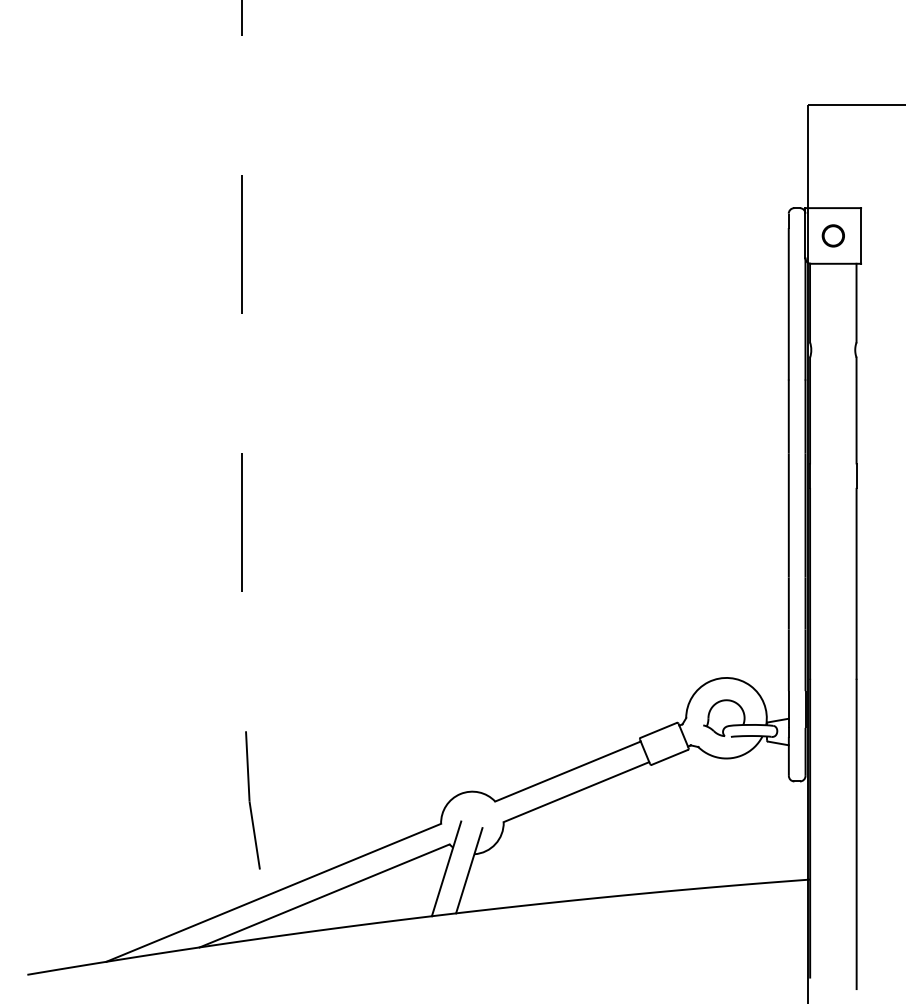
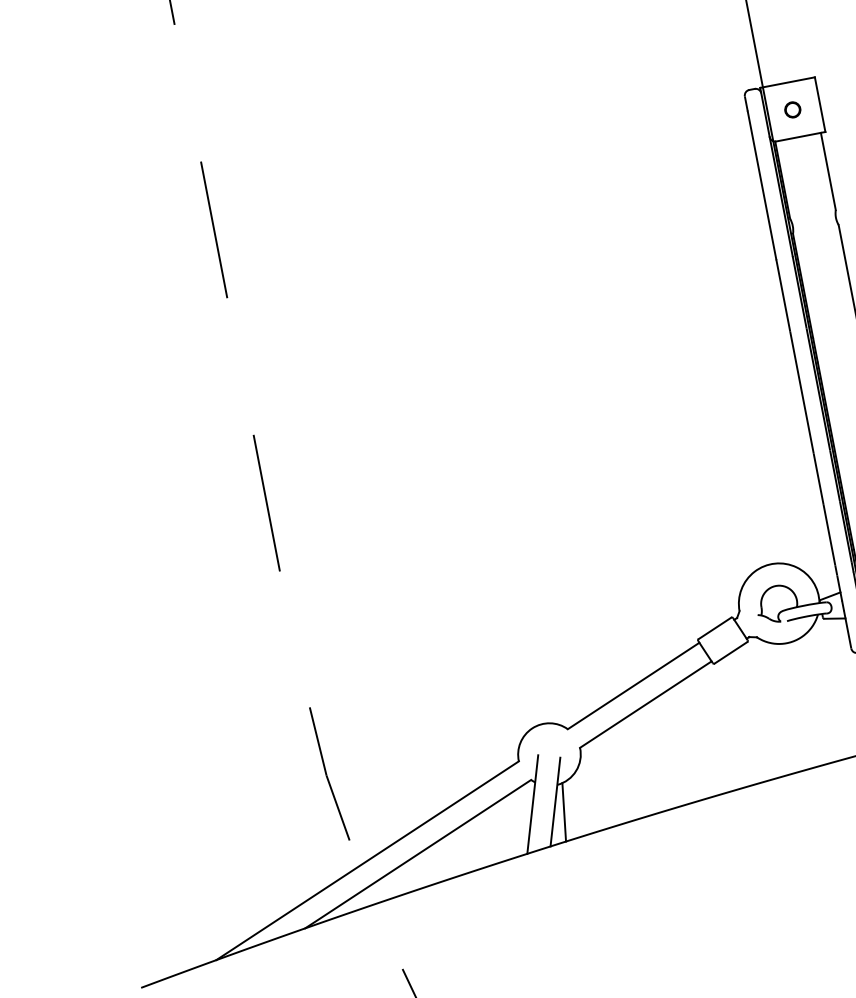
circle: (832, 235) -> (791, 109), size x0.71
line: (475, 882) -> (563, 812), added

